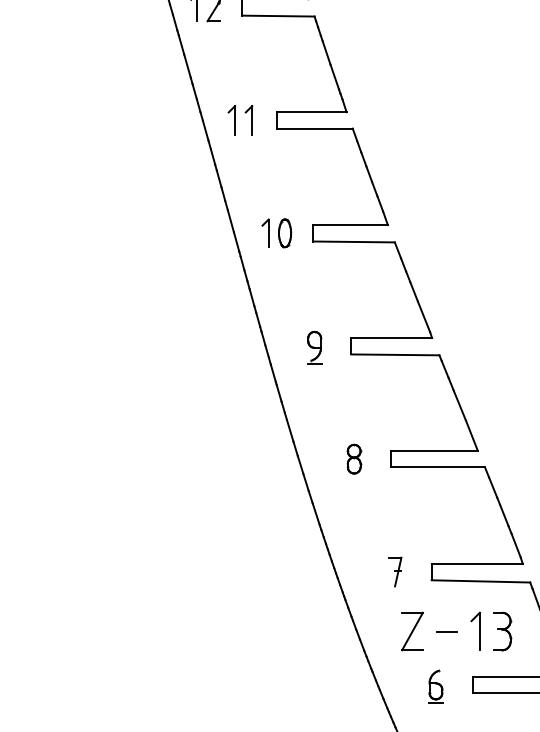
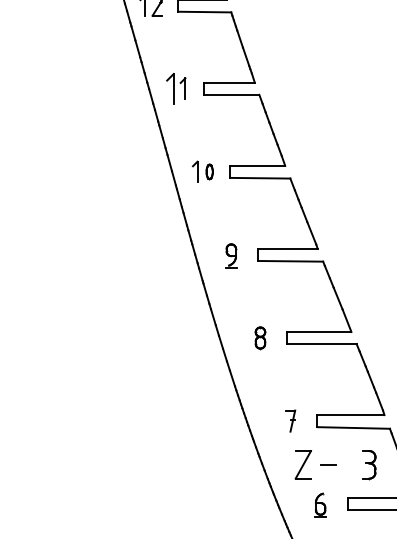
part: (231, 120) -> (170, 88), size x1.4
part: (285, 233) -> (209, 172), size x0.7
part: (475, 630) -> (349, 464), removed

